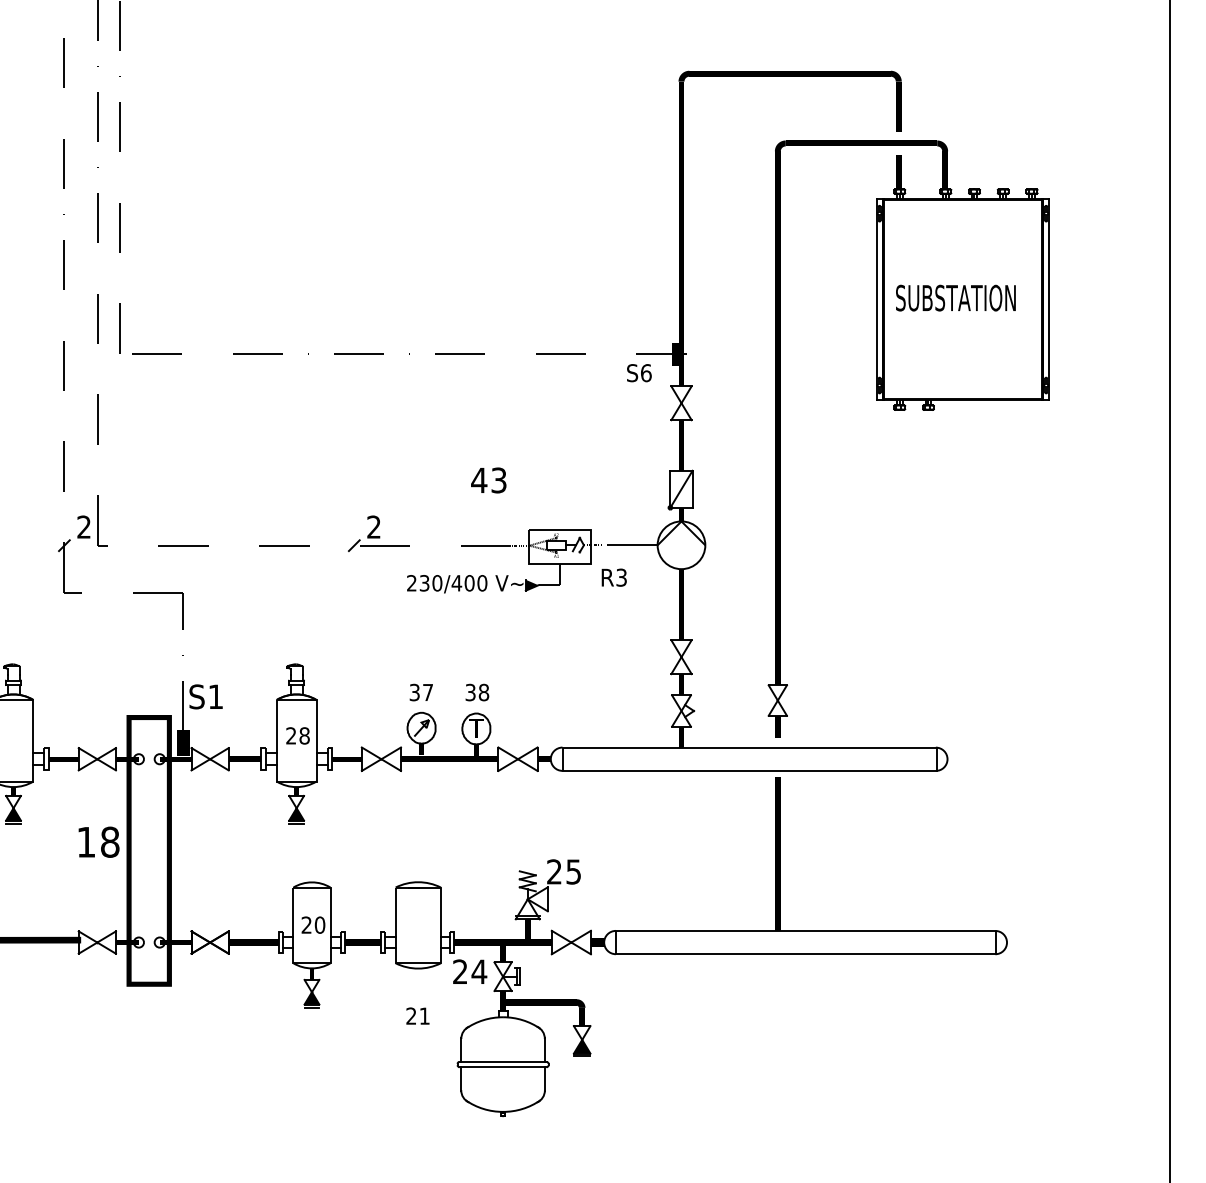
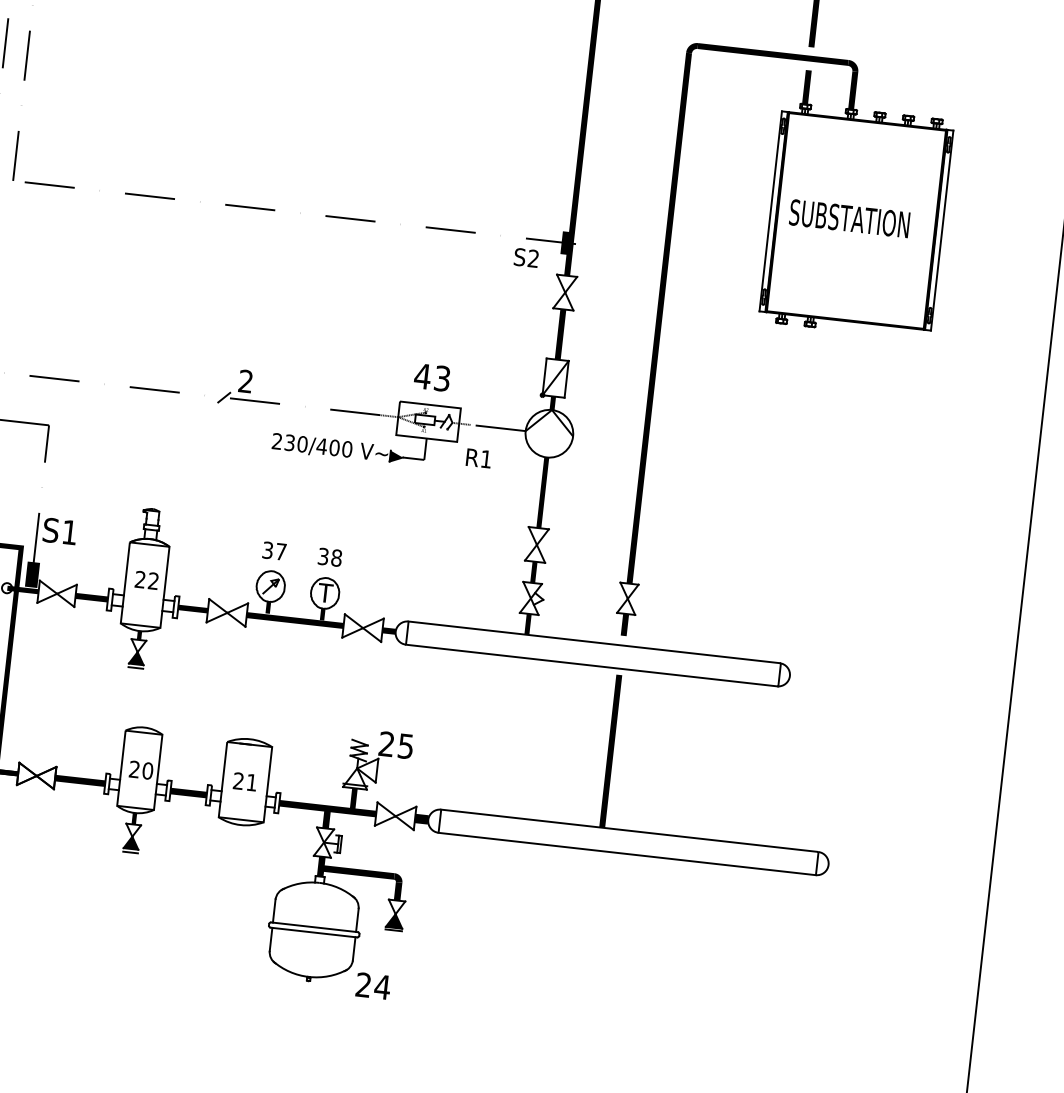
text: (646, 373) -> (533, 259), S6 -> S2
text: (488, 480) -> (431, 377), moved
text: (621, 577) -> (486, 459), R3 -> R1
text: (304, 735) -> (153, 580), 28 -> 22
text: (470, 971) -> (373, 985), moved
text: (417, 1015) -> (244, 781), moved

